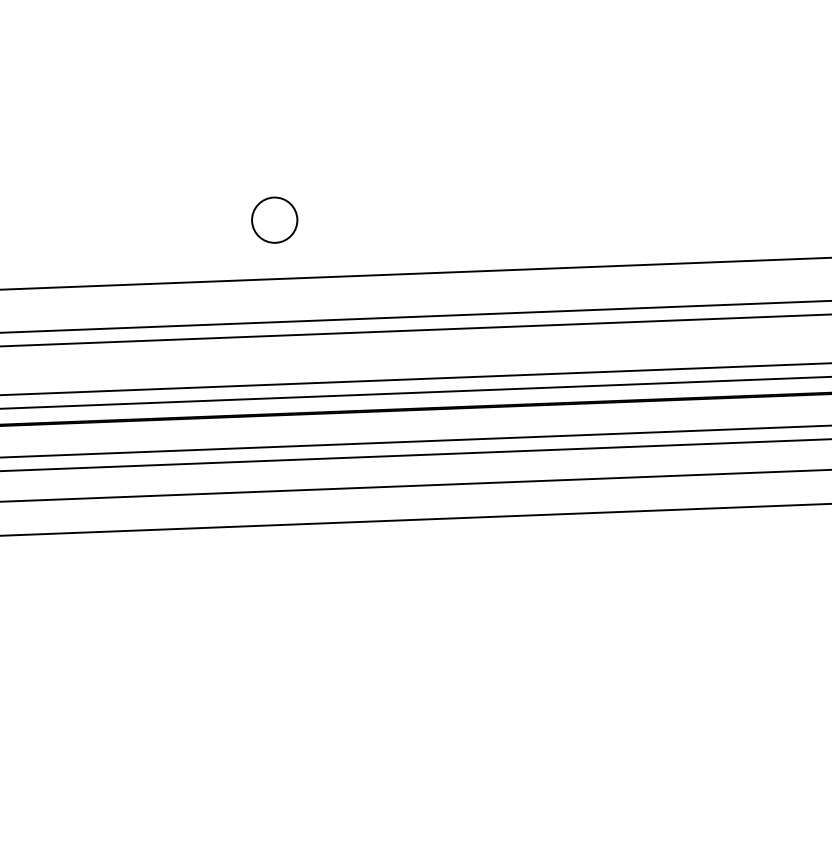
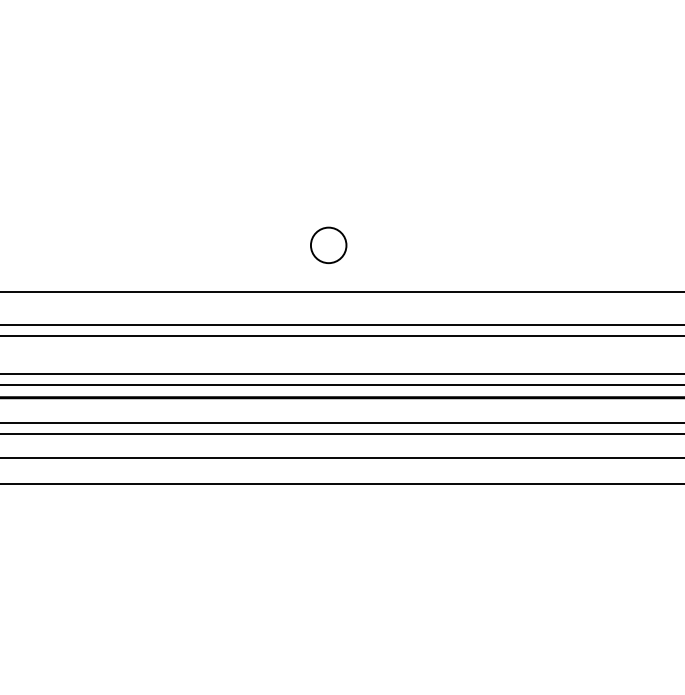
circle: (274, 219) -> (328, 244), moved

